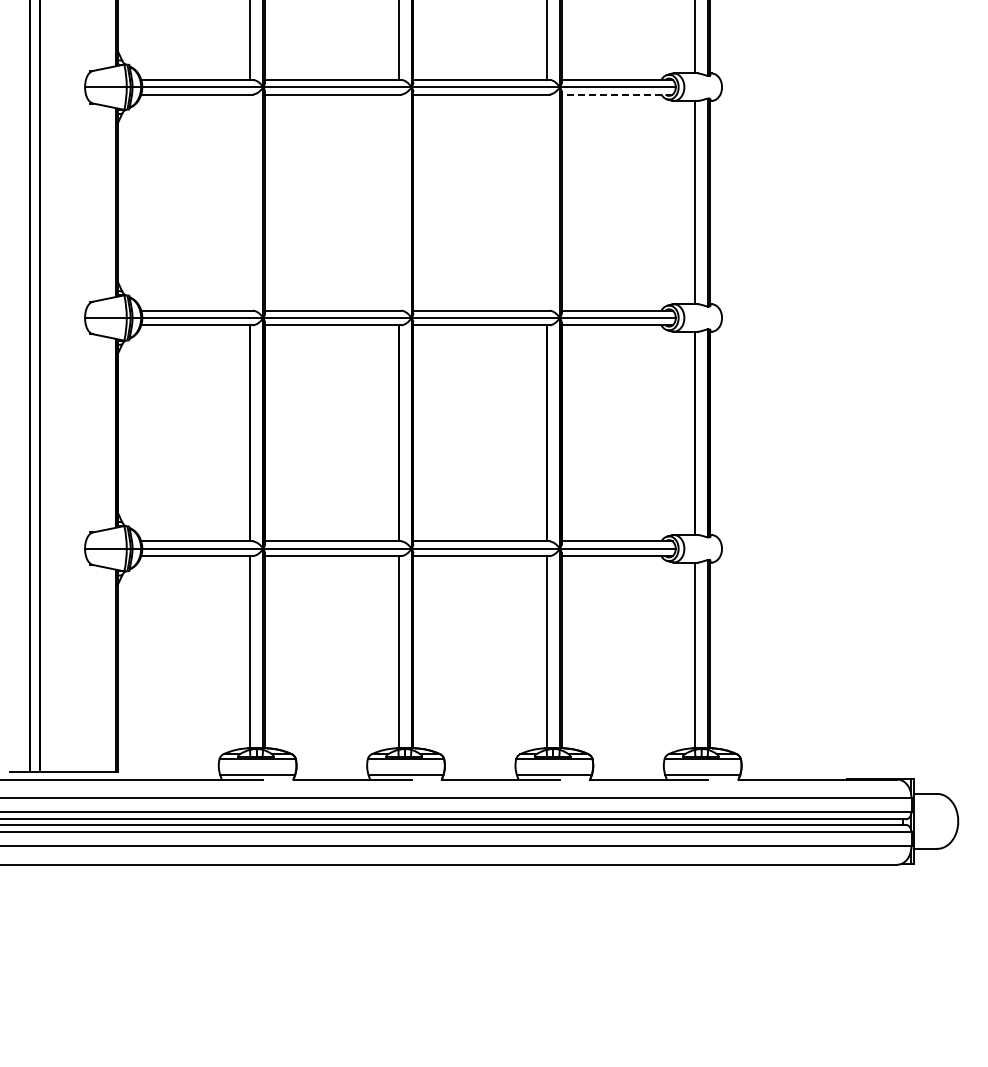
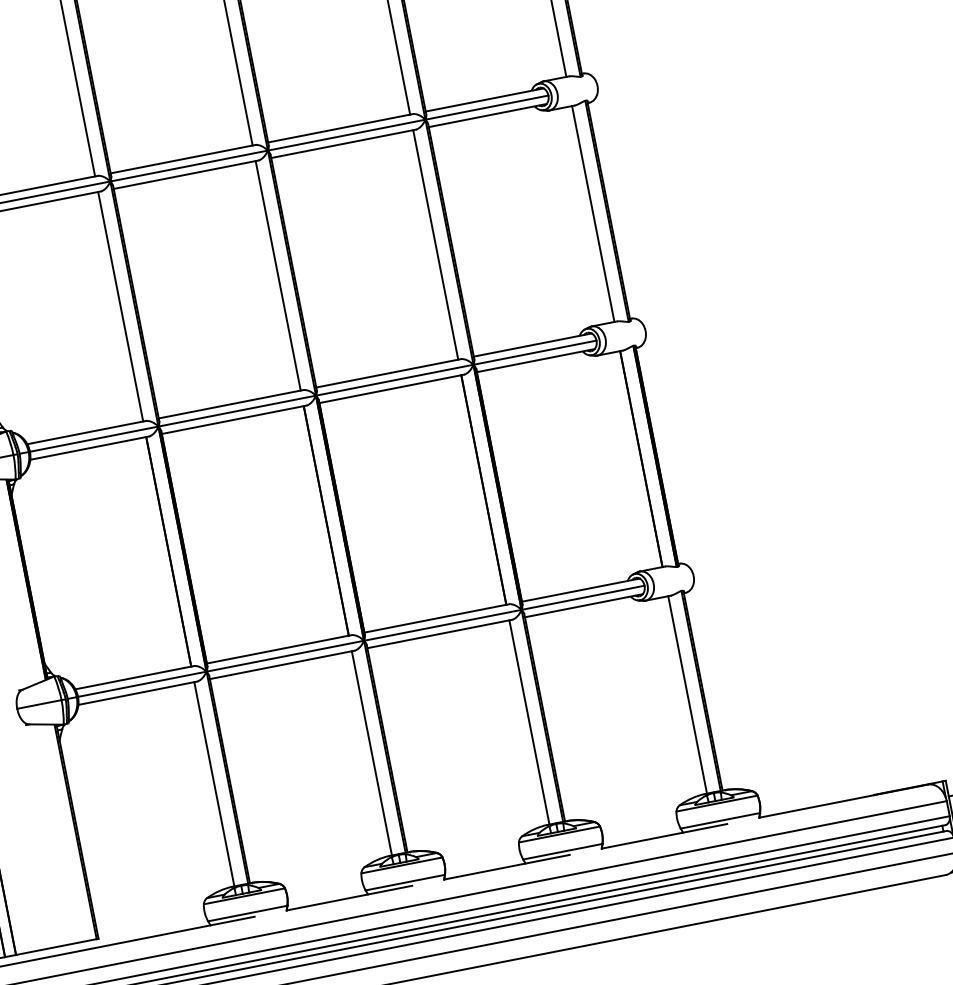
line: (617, 94) -> (488, 115), dashed -> solid
line: (250, 202) -> (120, 306), added
line: (398, 202) -> (277, 275), added
line: (547, 202) -> (436, 244), added

